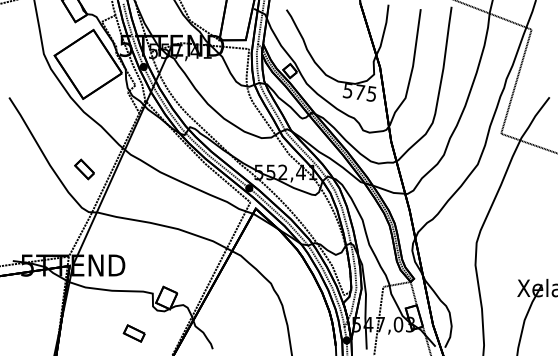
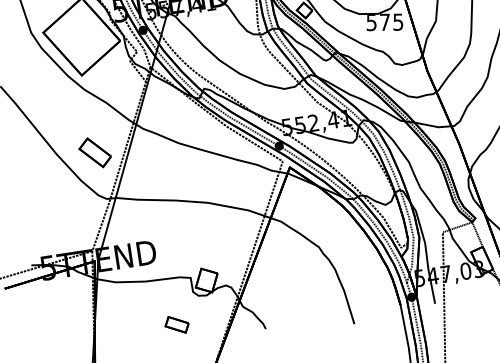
part: (84, 169) -> (95, 152), size x1.43

